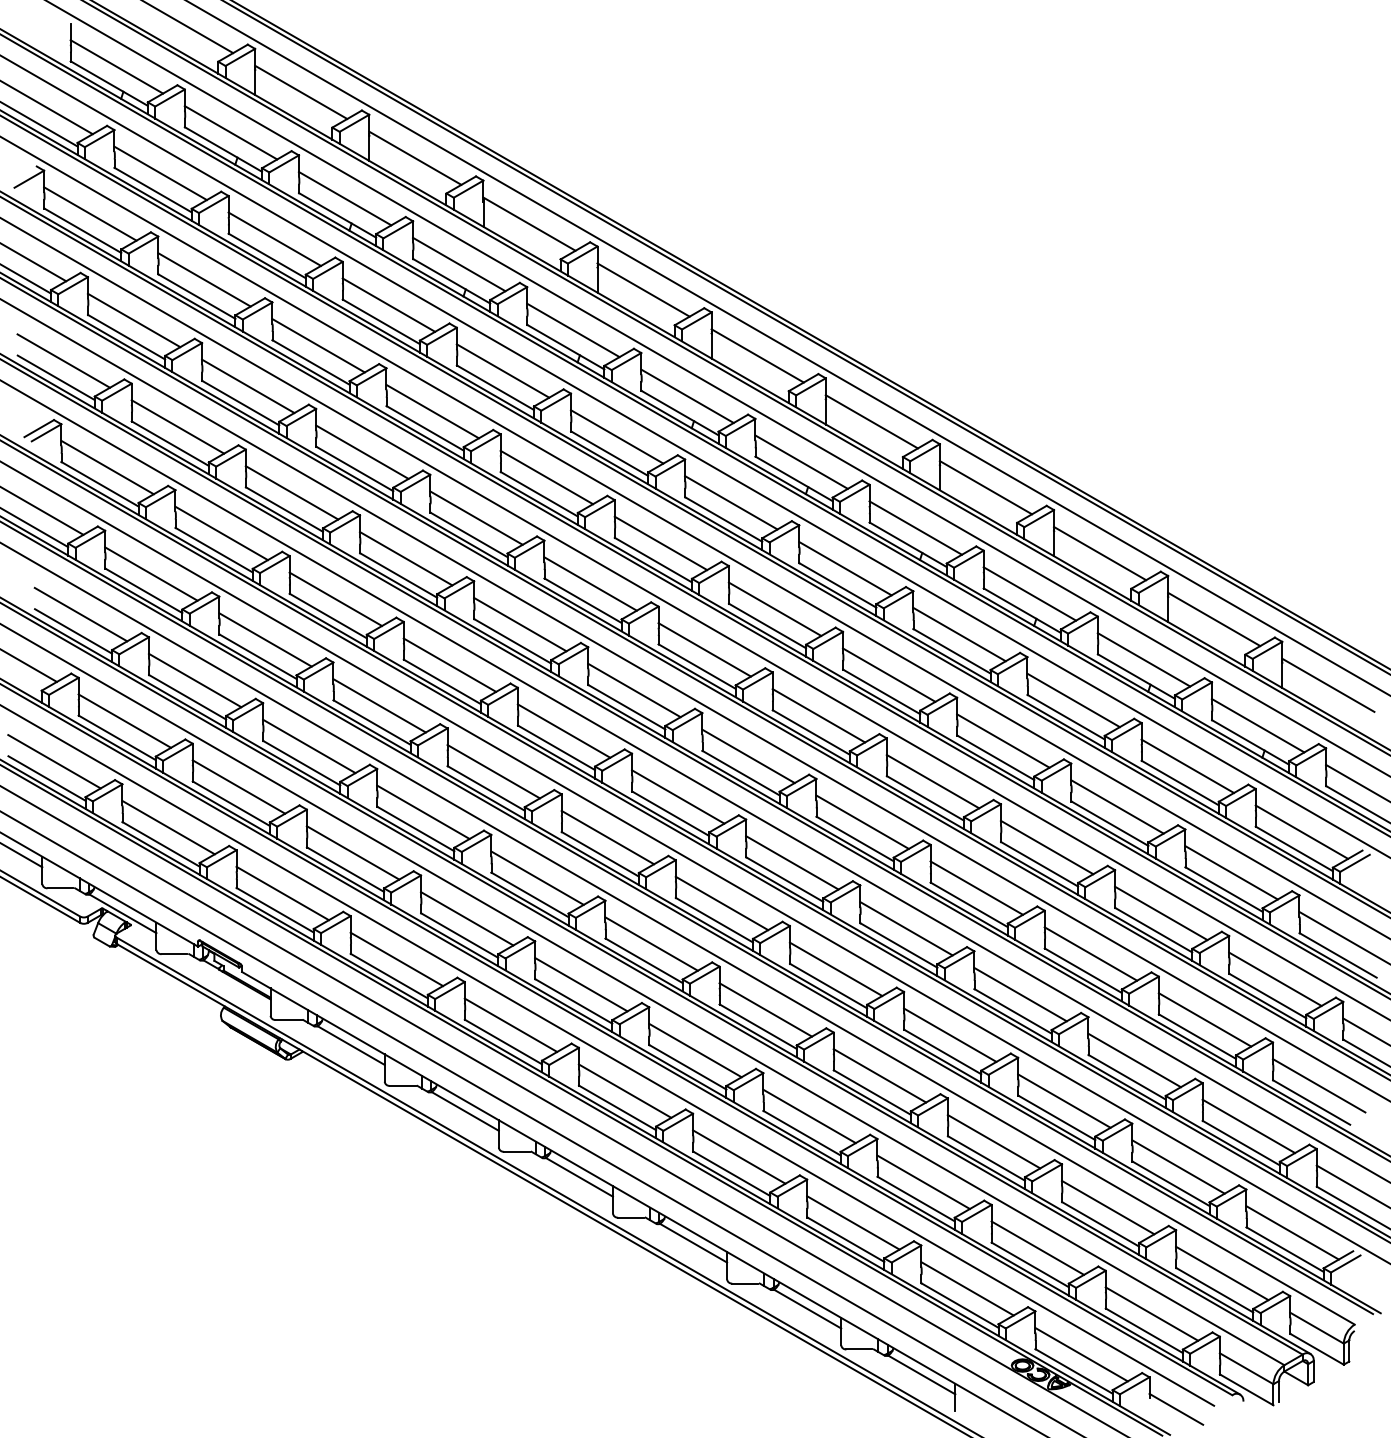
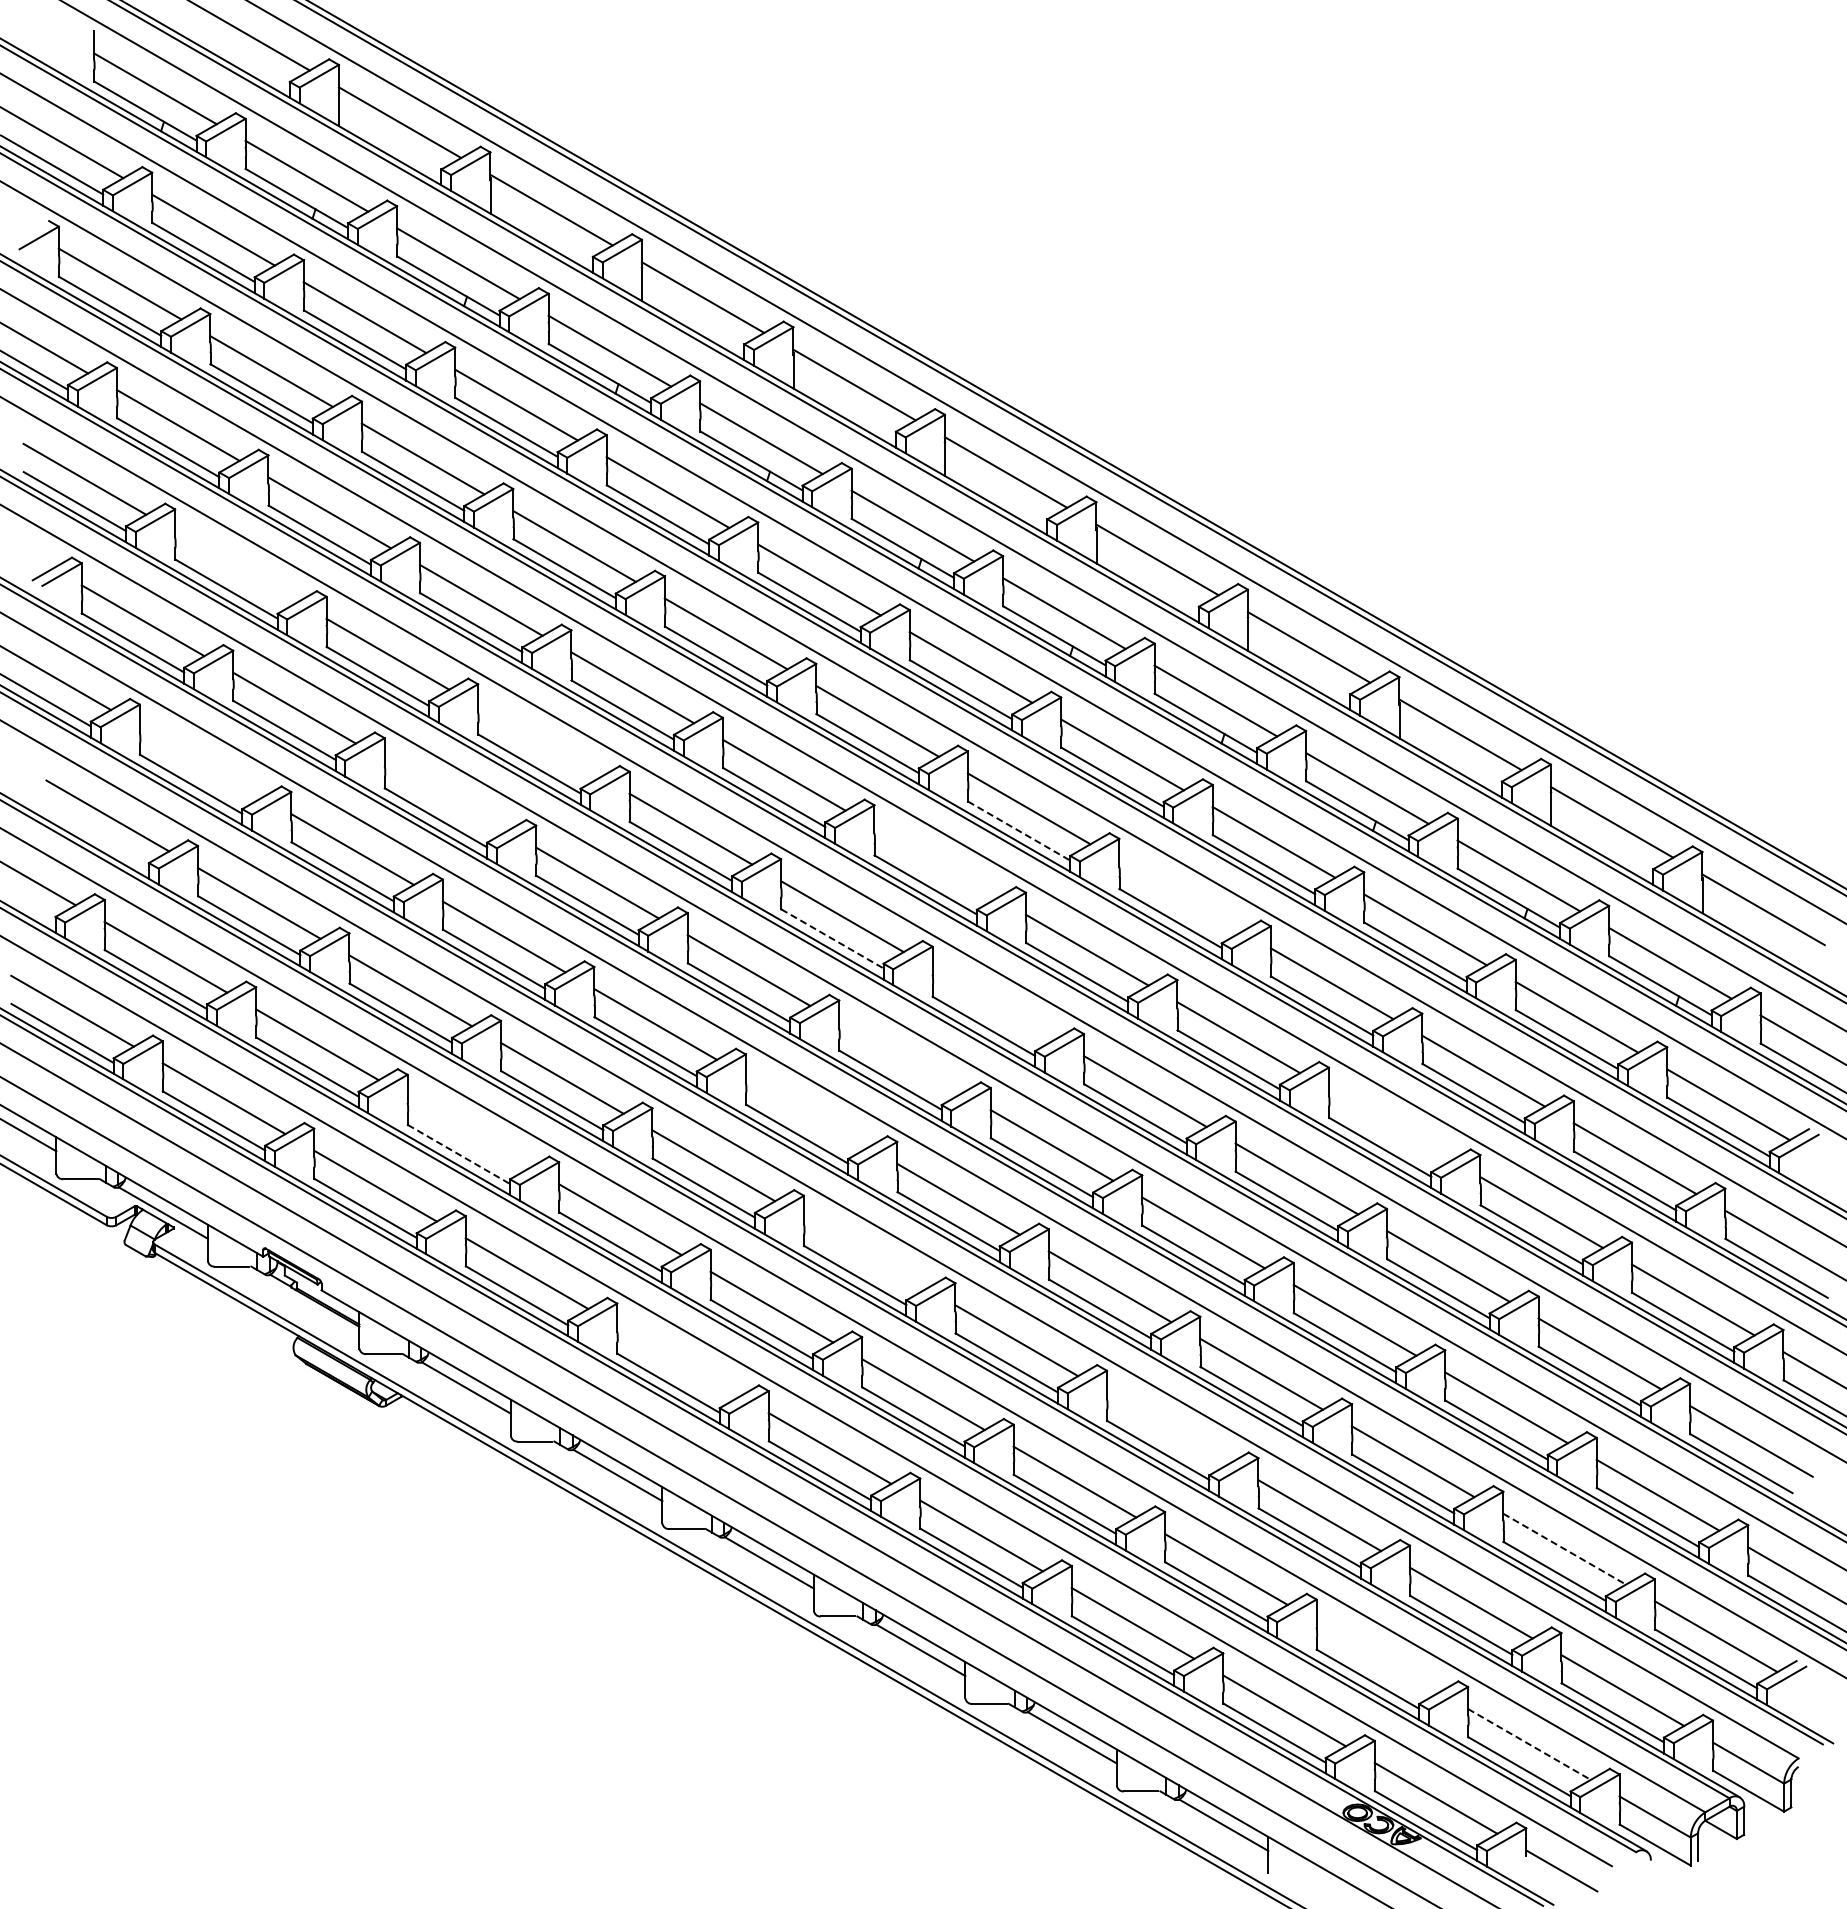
line: (177, 426) -> (236, 566), removed
line: (406, 558) -> (539, 741), removed
line: (150, 573) -> (200, 761), removed
line: (335, 599) -> (445, 795), removed
line: (767, 626) -> (1019, 831), solid -> dashed
line: (73, 630) -> (97, 837), removed
line: (704, 649) -> (935, 862), removed
line: (889, 674) -> (1180, 895), removed
line: (626, 707) -> (832, 939), solid -> dashed
line: (748, 755) -> (993, 1003), removed
line: (678, 796) -> (900, 1057), removed
line: (607, 837) -> (806, 1111), removed
line: (1046, 847) -> (1389, 1124), removed
line: (352, 852) -> (468, 1131), removed
line: (345, 869) -> (459, 1154), solid -> dashed
line: (651, 943) -> (864, 1252), removed
line: (510, 1024) -> (678, 1360), removed
line: (879, 1075) -> (1167, 1427), removed
line: (1178, 1167) -> (1564, 1549), solid -> dashed
line: (1037, 1247) -> (1377, 1656), removed
line: (1151, 1314) -> (1529, 1744), solid -> dashed

